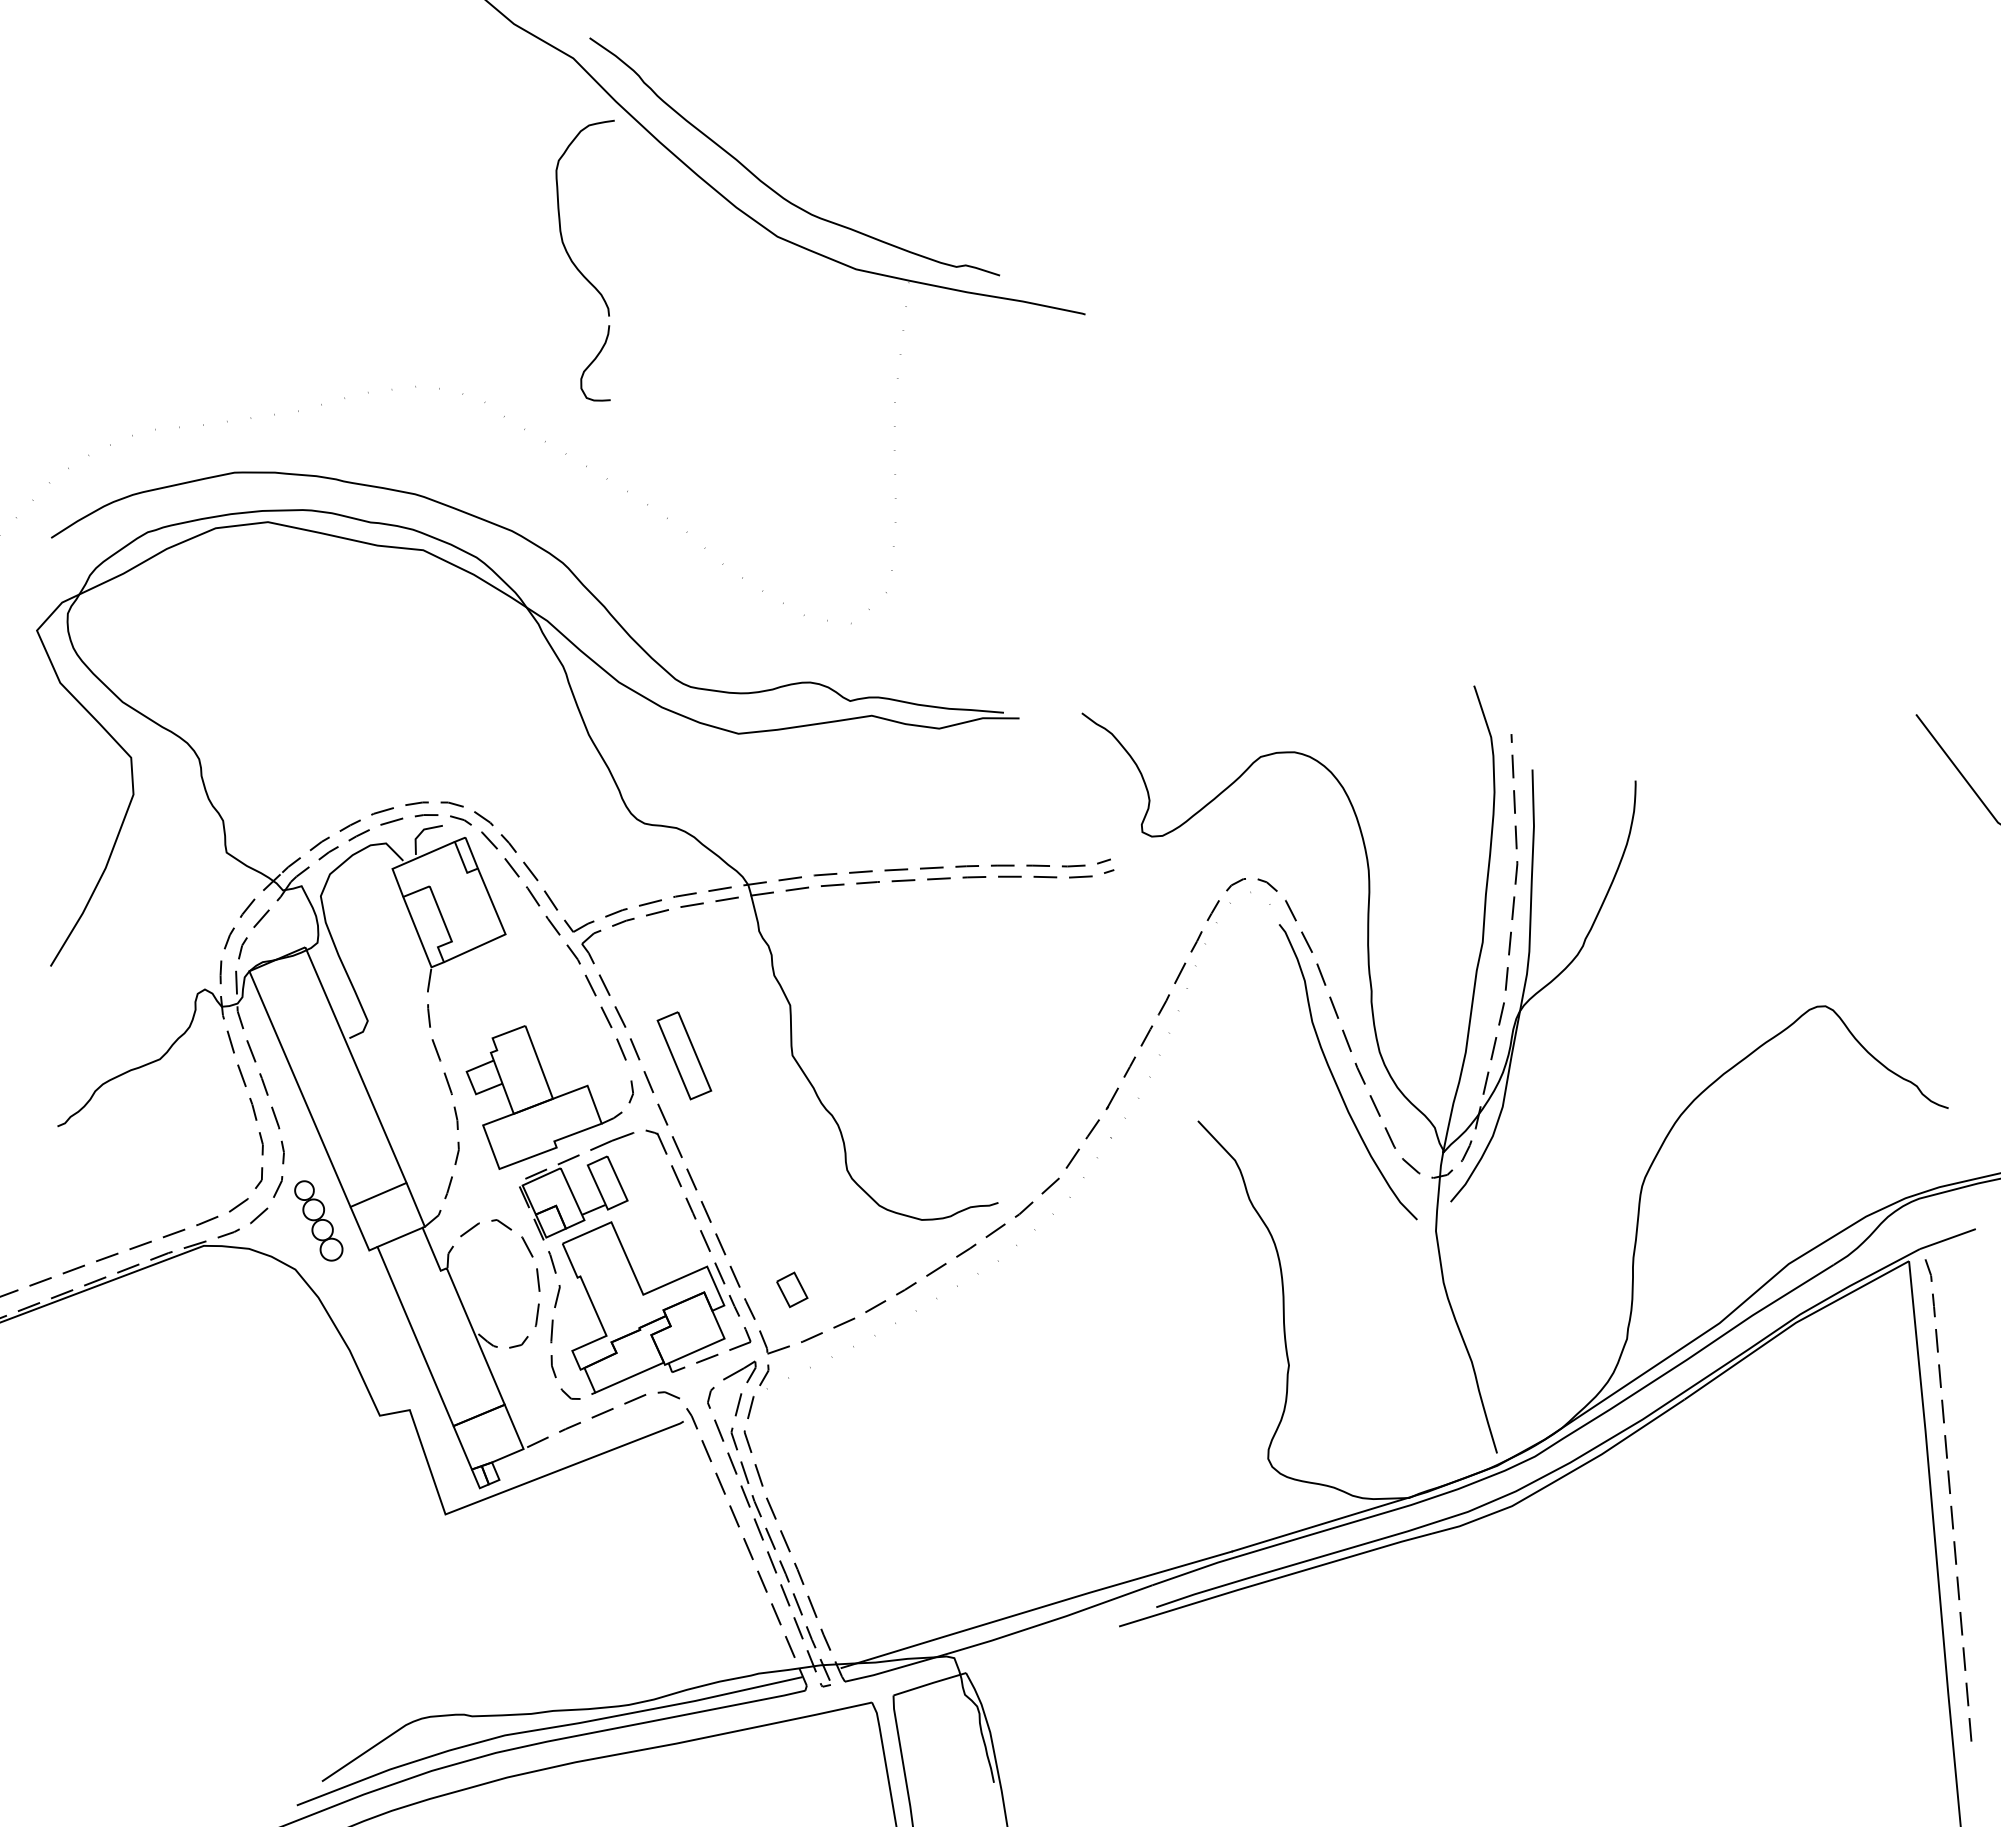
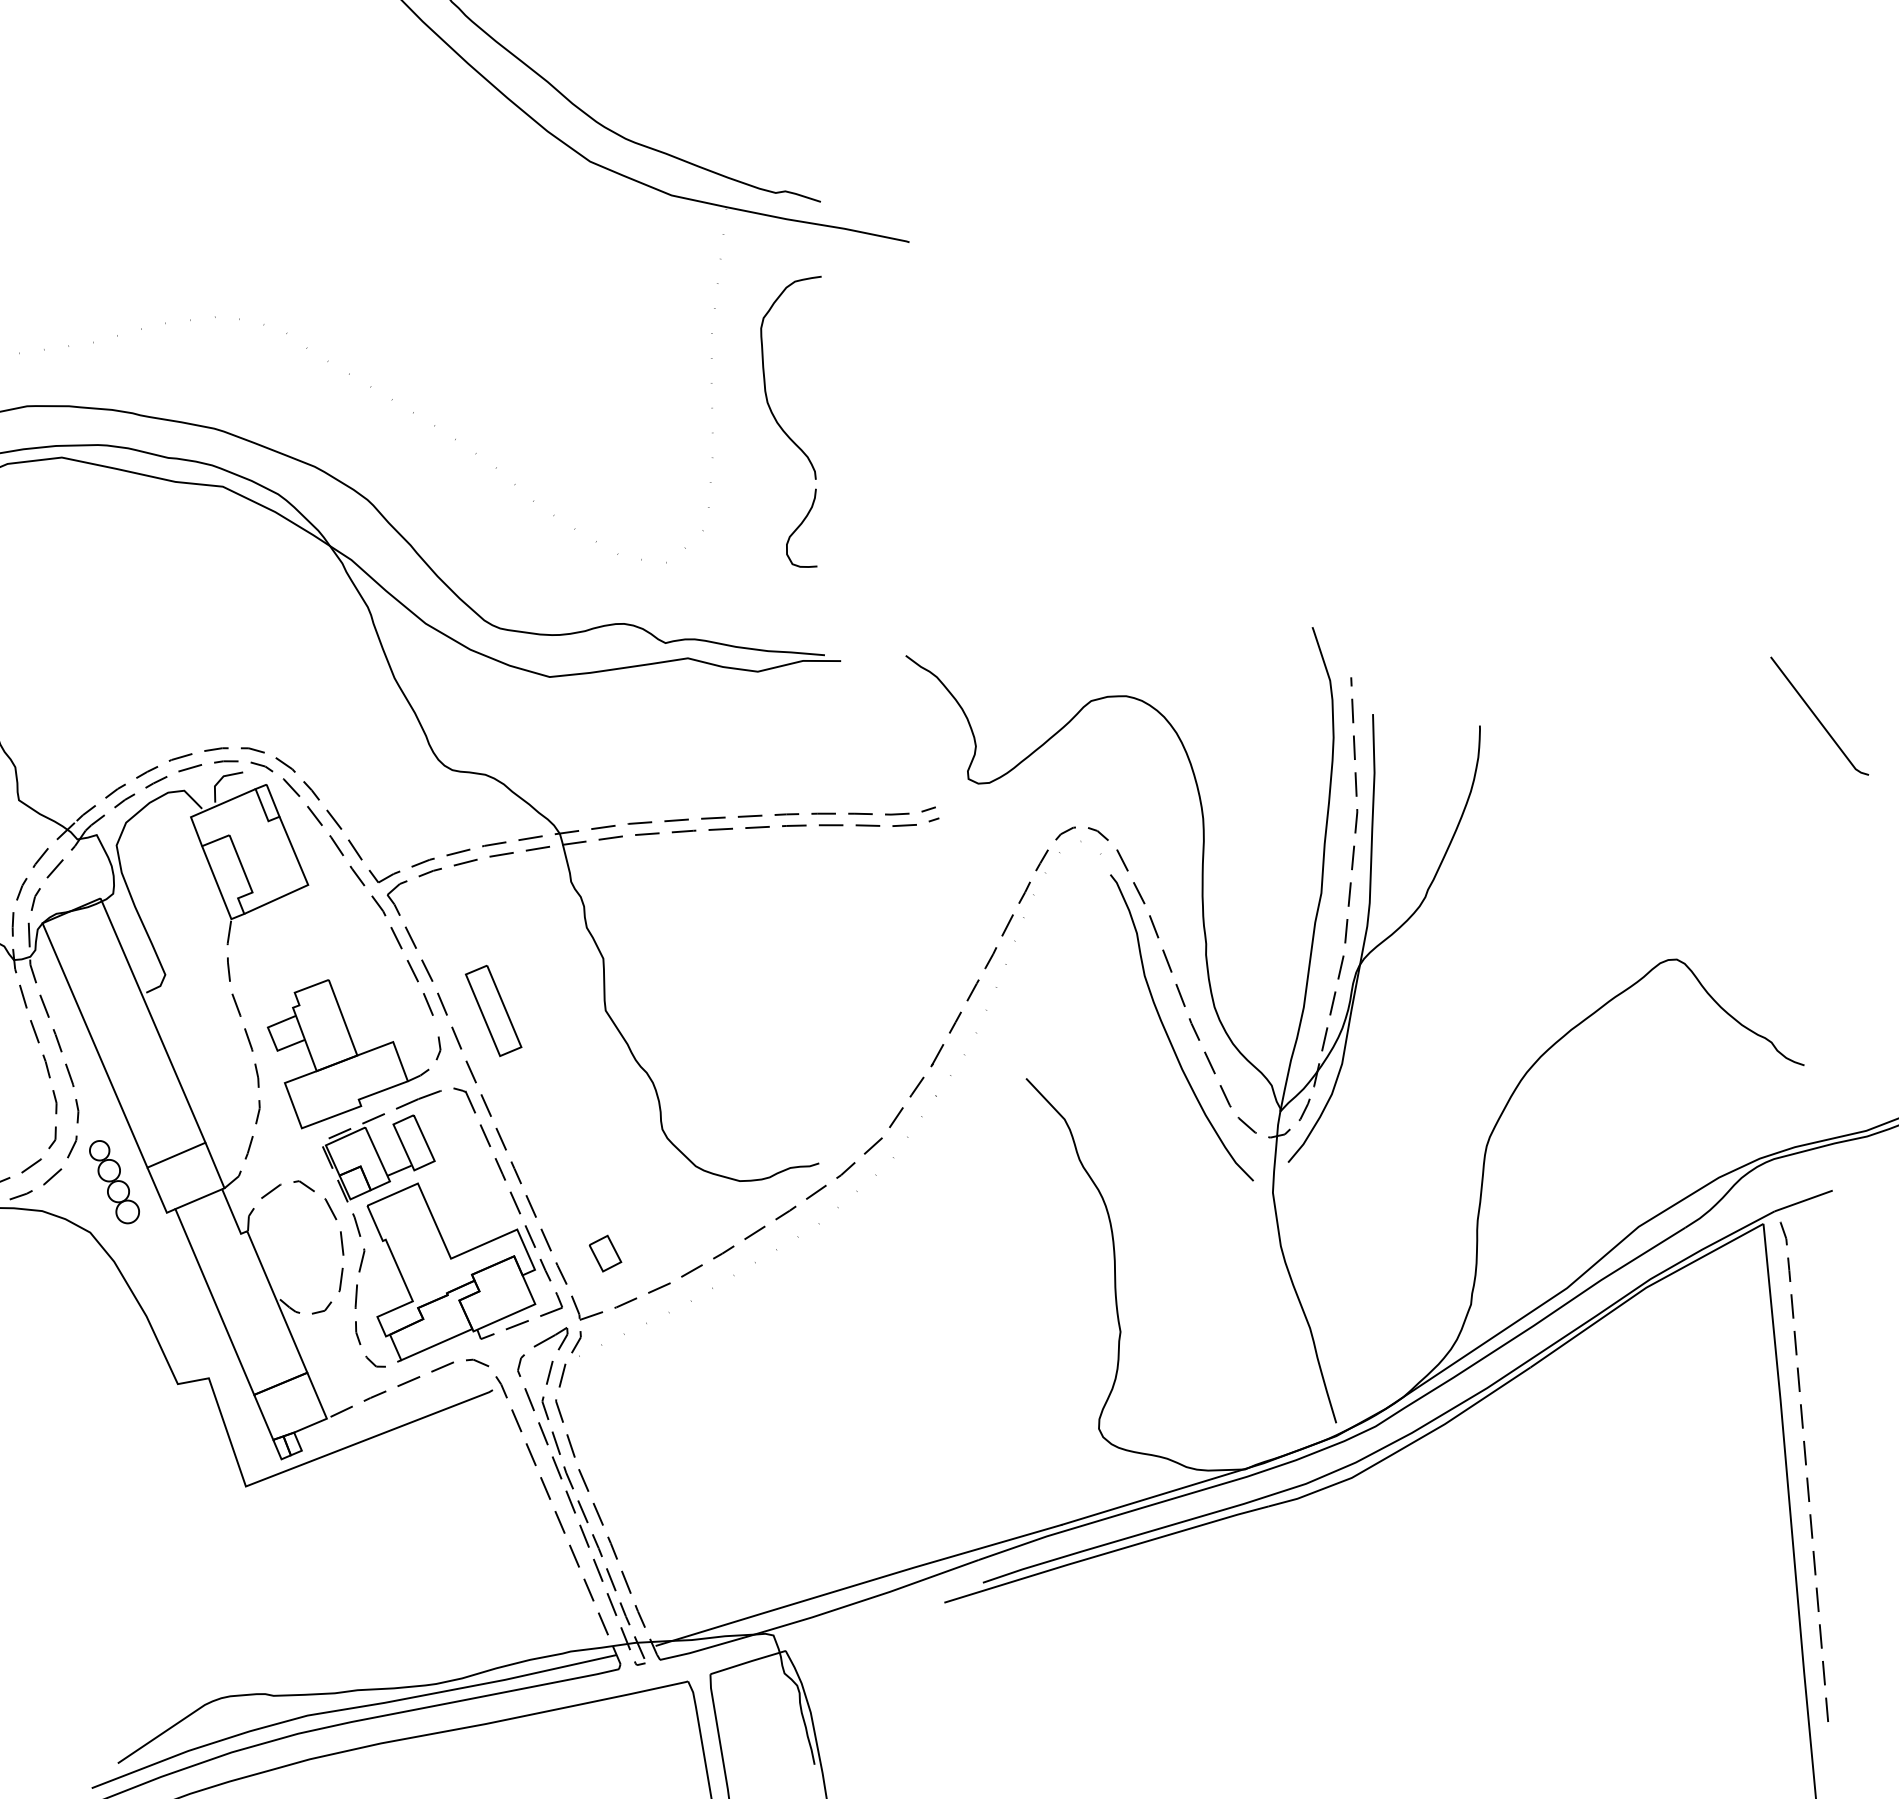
part: (576, 265) -> (781, 426), moved

